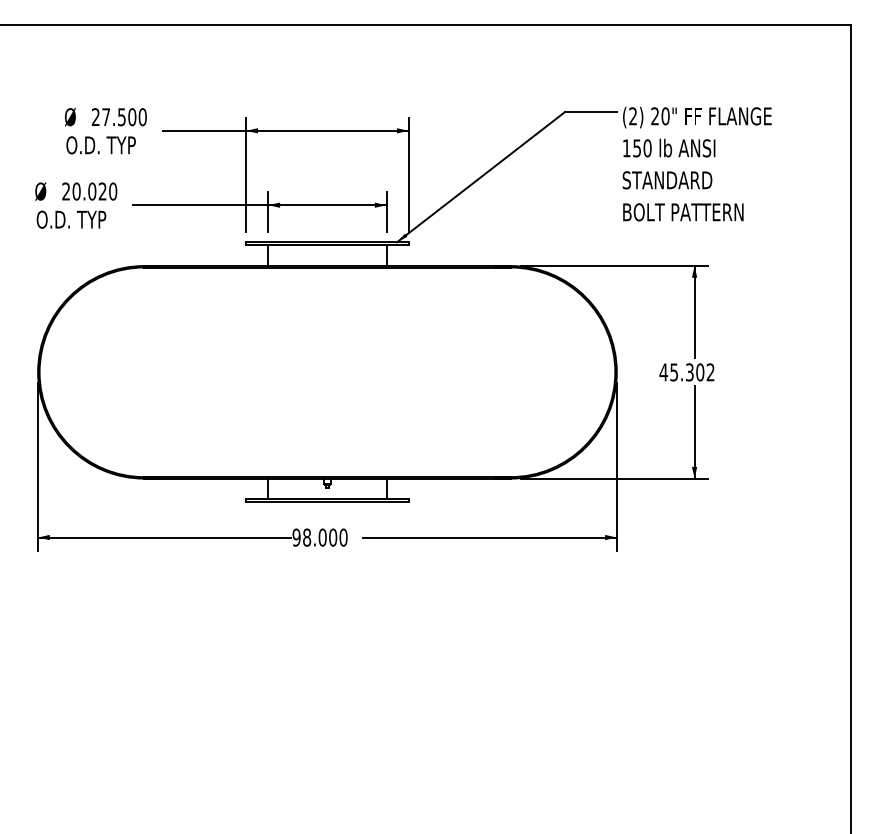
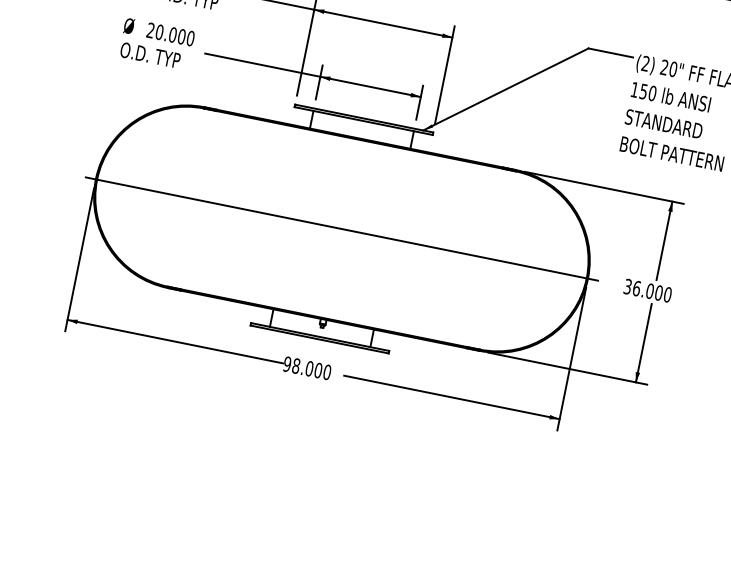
text: (102, 191) -> (181, 36), 20.020 -> 20.000
line: (327, 372) -> (341, 229), added
text: (686, 372) -> (647, 290), 45.302 -> 36.000

